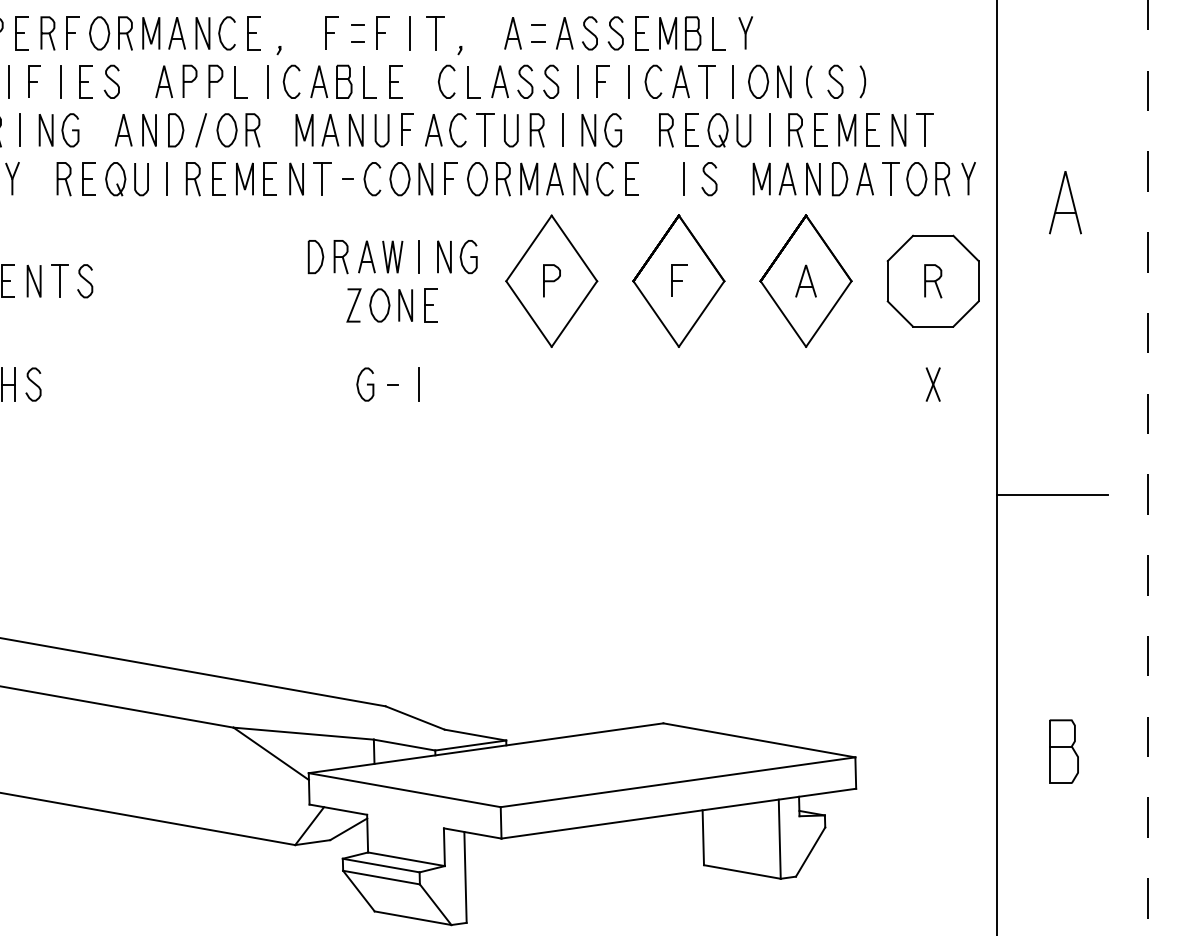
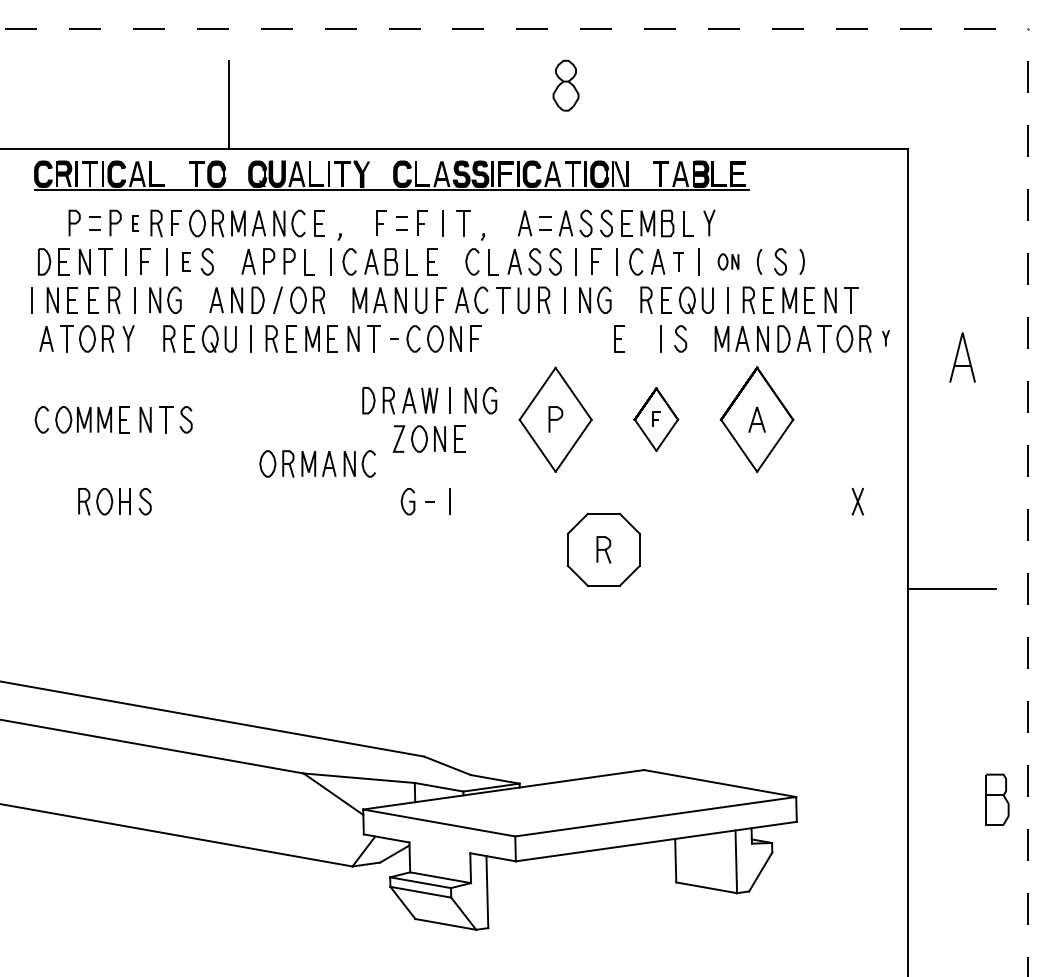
part: (21, 33) -> (135, 223), size x0.6
part: (85, 81) -> (186, 261), size x0.7
part: (706, 81) -> (678, 261), size x0.7
part: (769, 81) -> (728, 261), size x0.6
part: (540, 178) -> (317, 463), moved
part: (968, 178) -> (885, 338), size x0.6
part: (679, 280) -> (656, 419), size x0.6
part: (932, 280) -> (603, 549), moved
part: (1064, 751) -> (997, 799), moved

